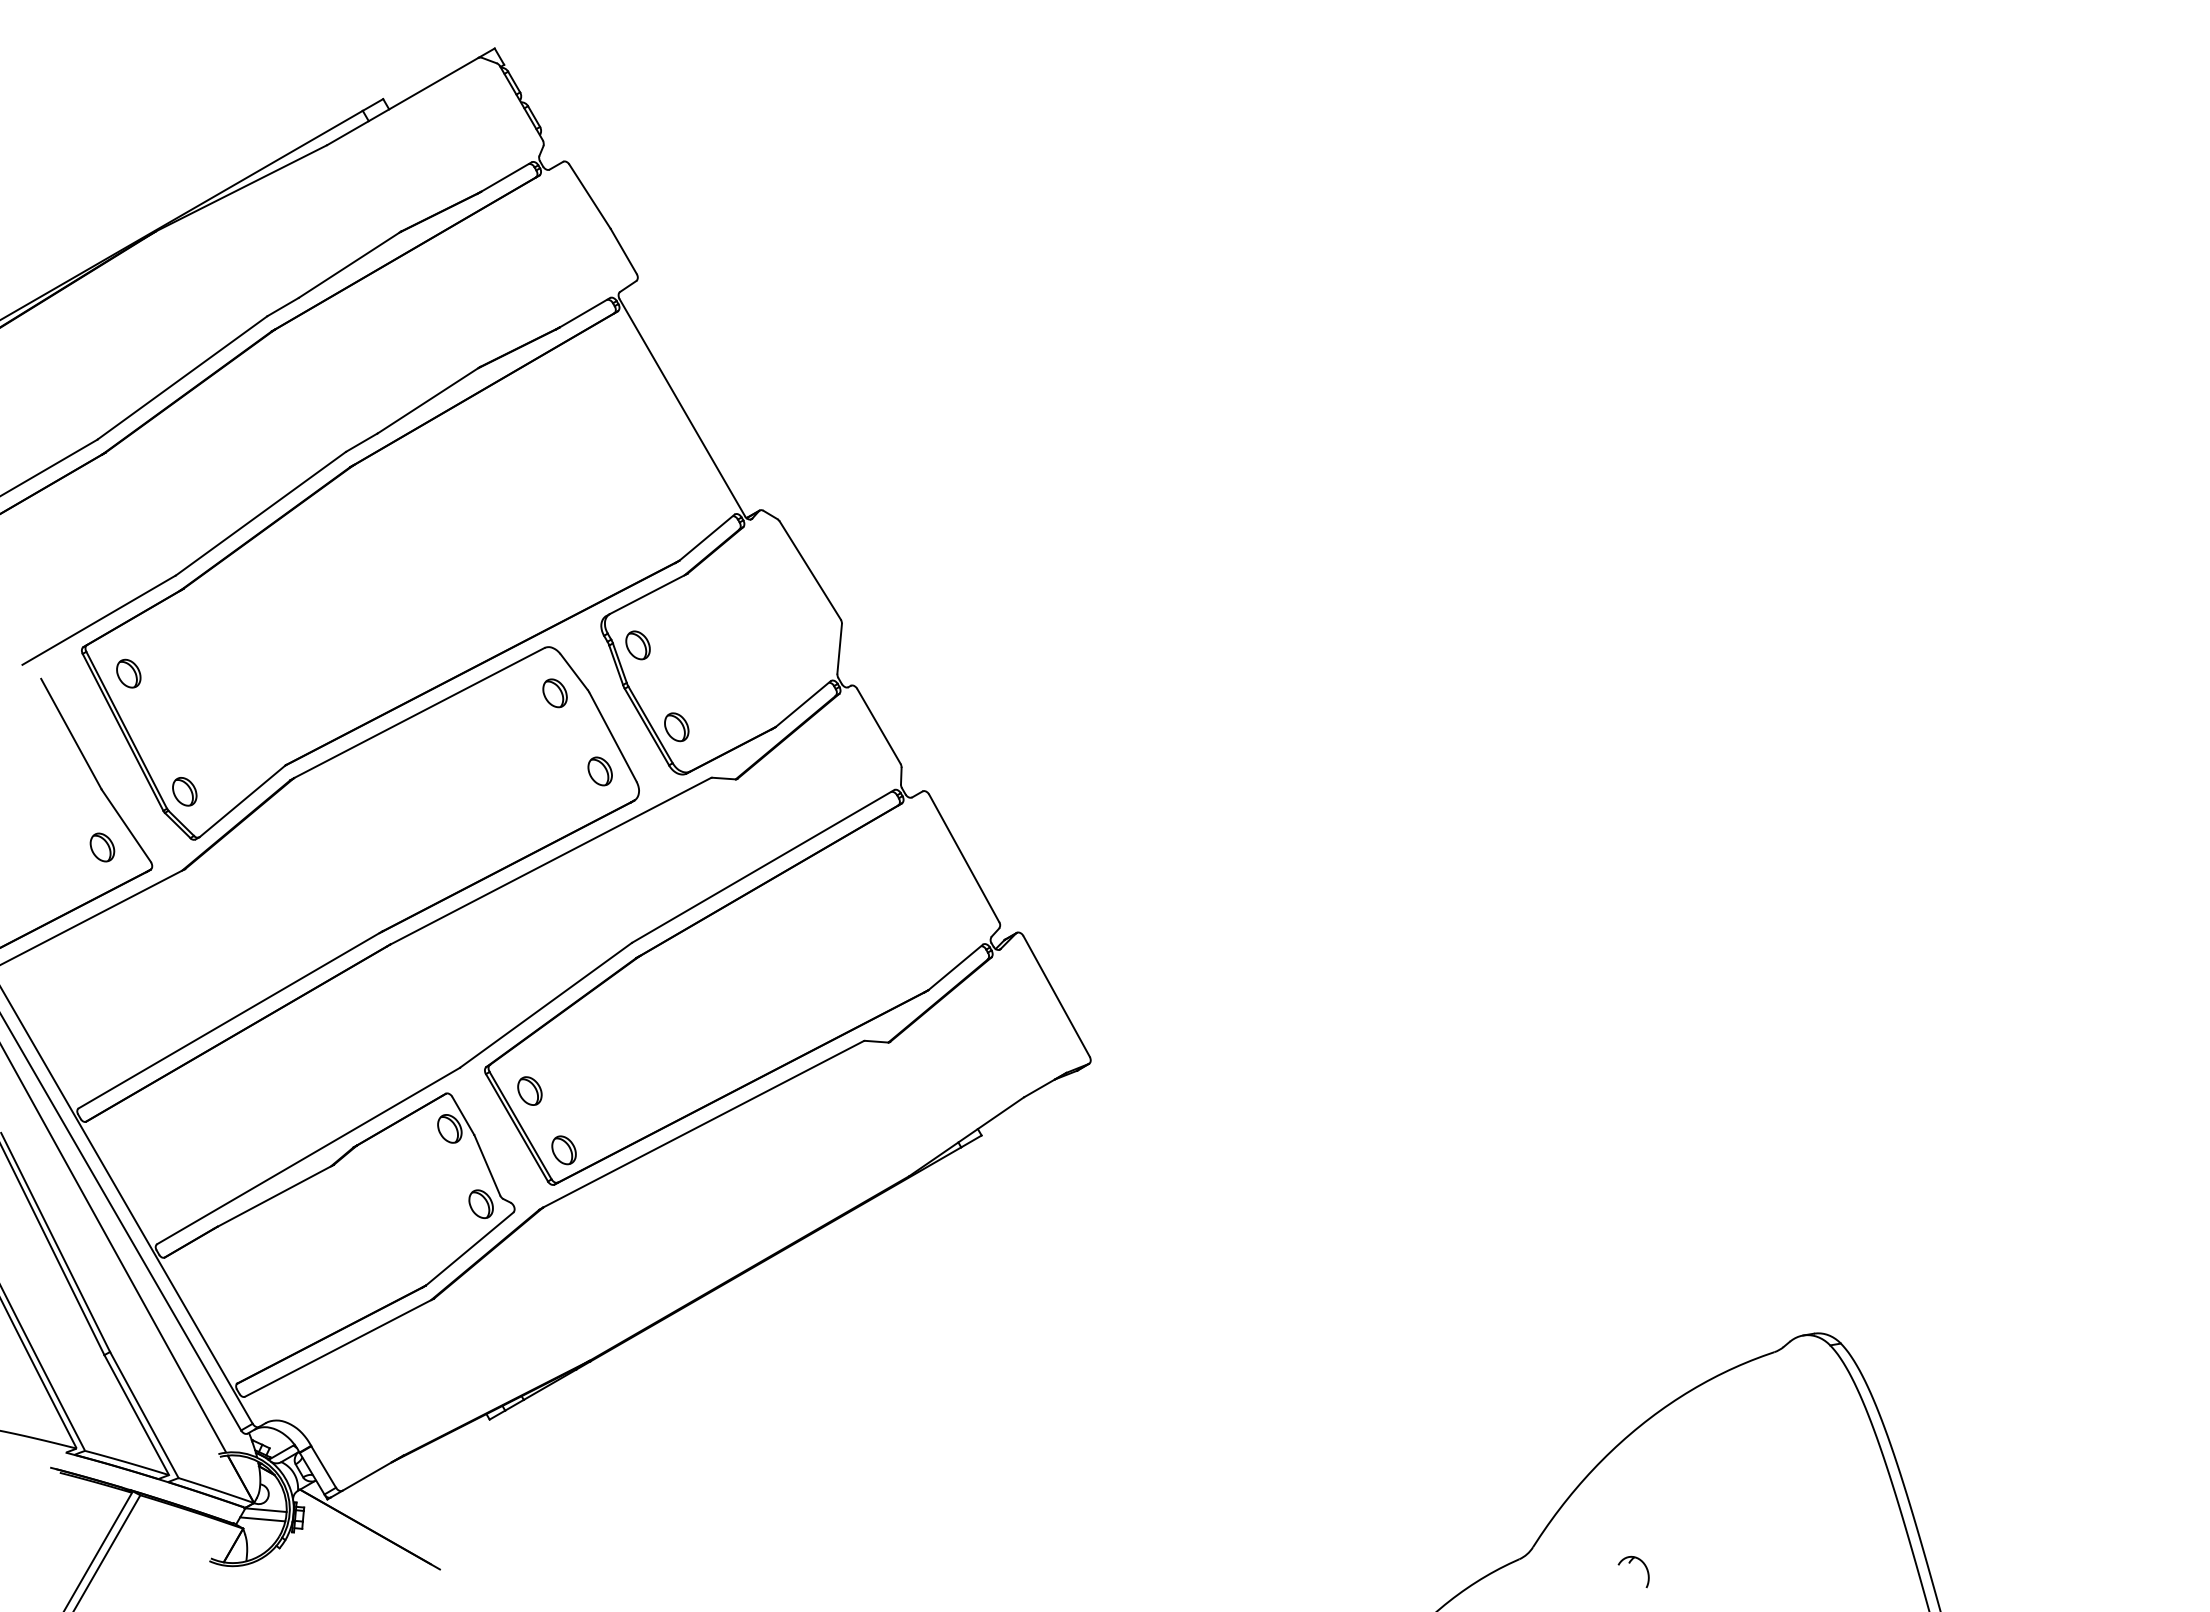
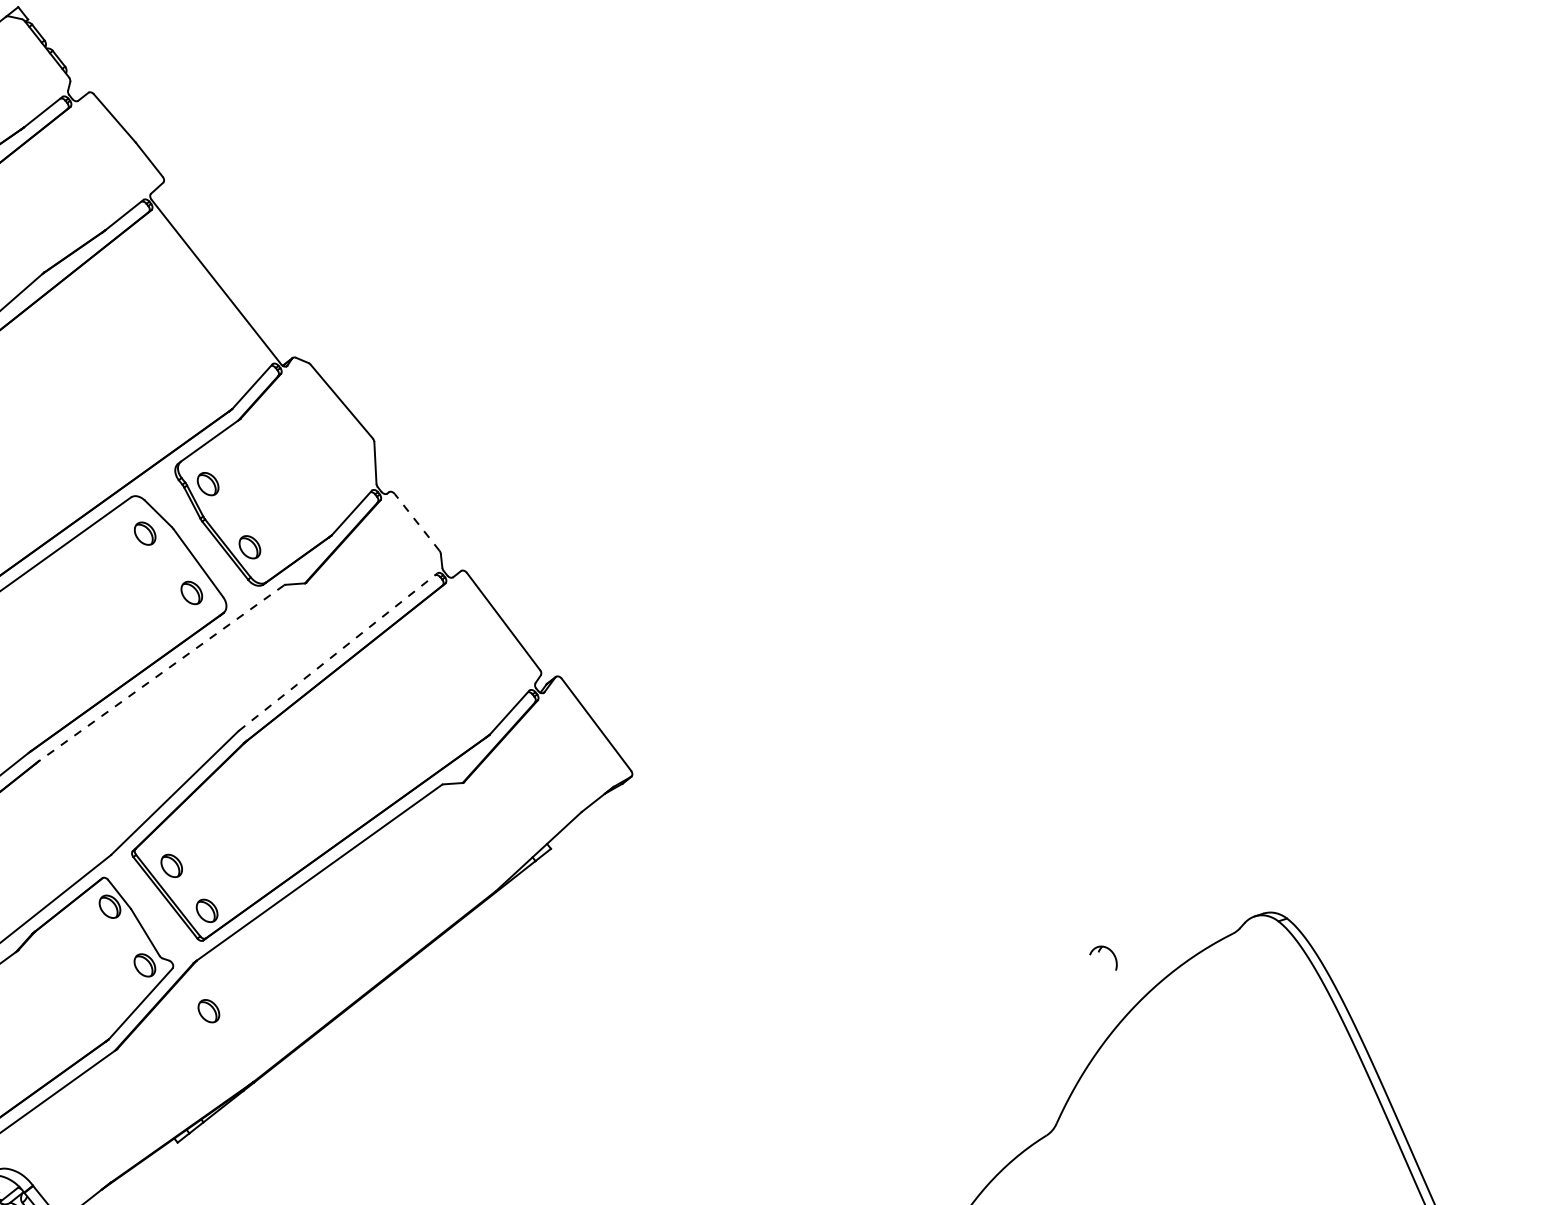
line: (878, 725) -> (416, 521), solid -> dashed
line: (550, 861) -> (161, 673), solid -> dashed
line: (763, 866) -> (338, 652), solid -> dashed
part: (548, 1269) -> (208, 1011), added
part: (1630, 1563) -> (1099, 952), moved

